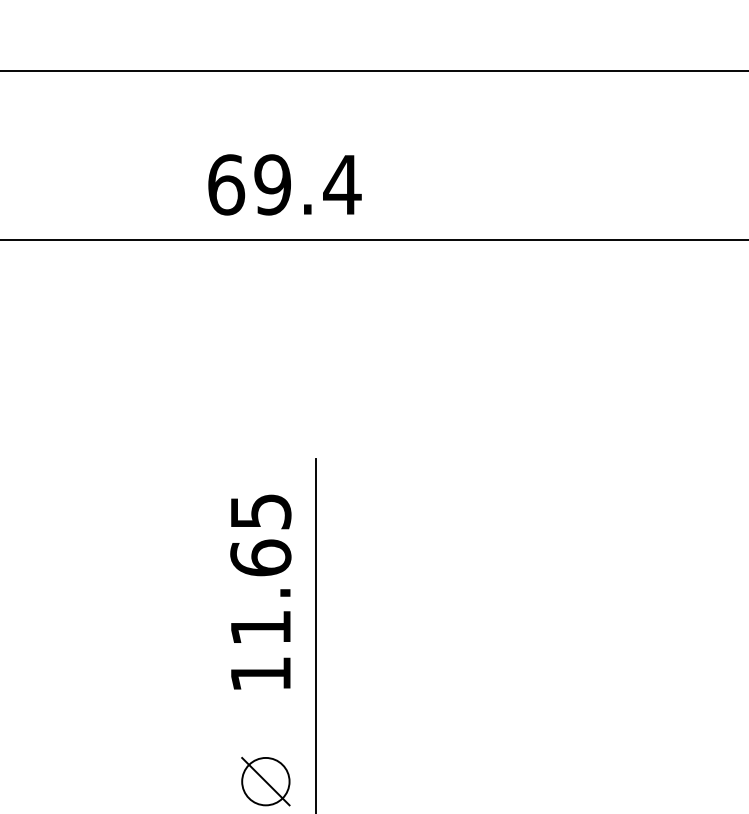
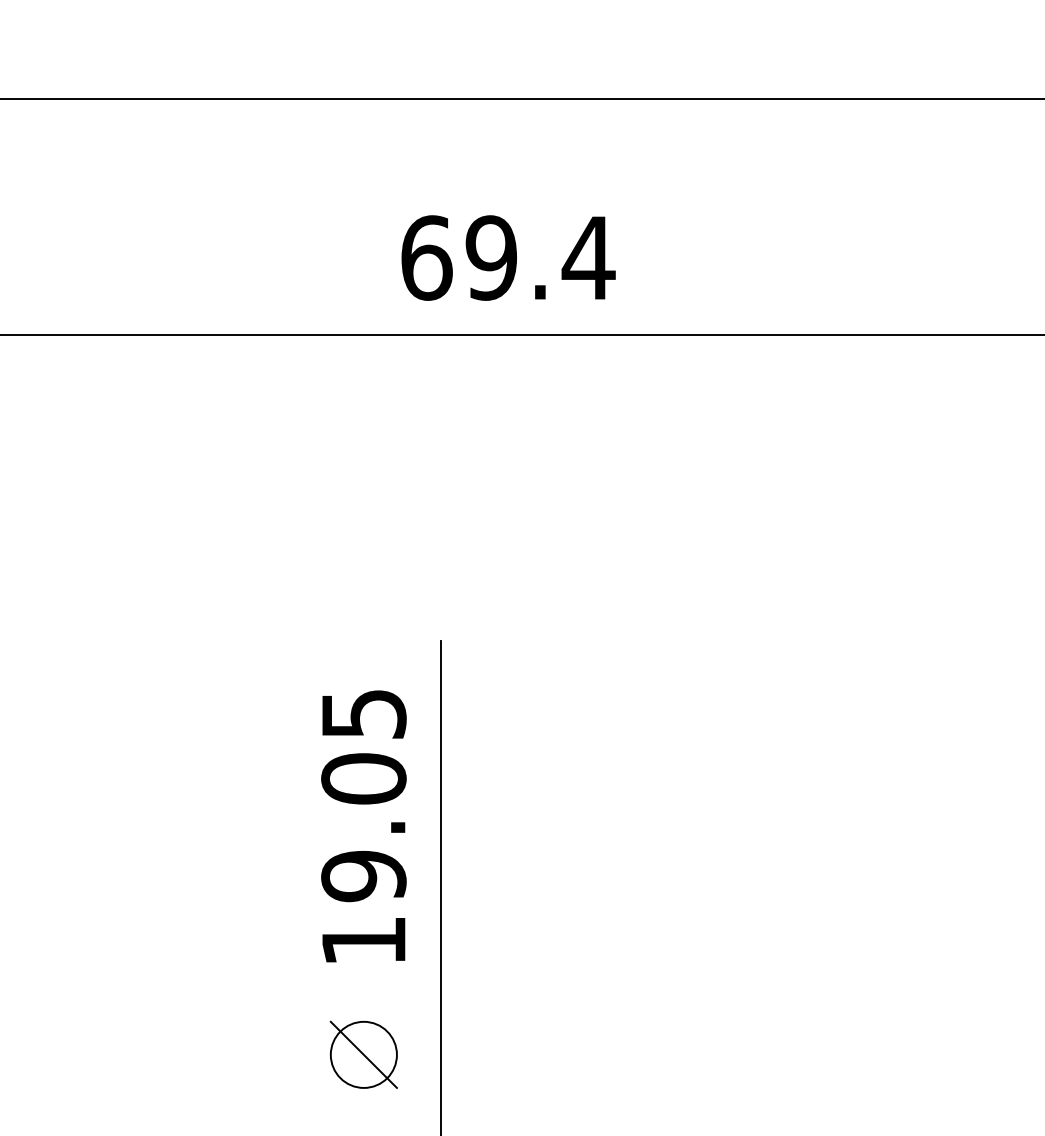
text: (284, 184) -> (508, 257), moved
text: (260, 592) -> (363, 827), 11.65 -> 19.05
part: (265, 781) -> (363, 1054), moved

